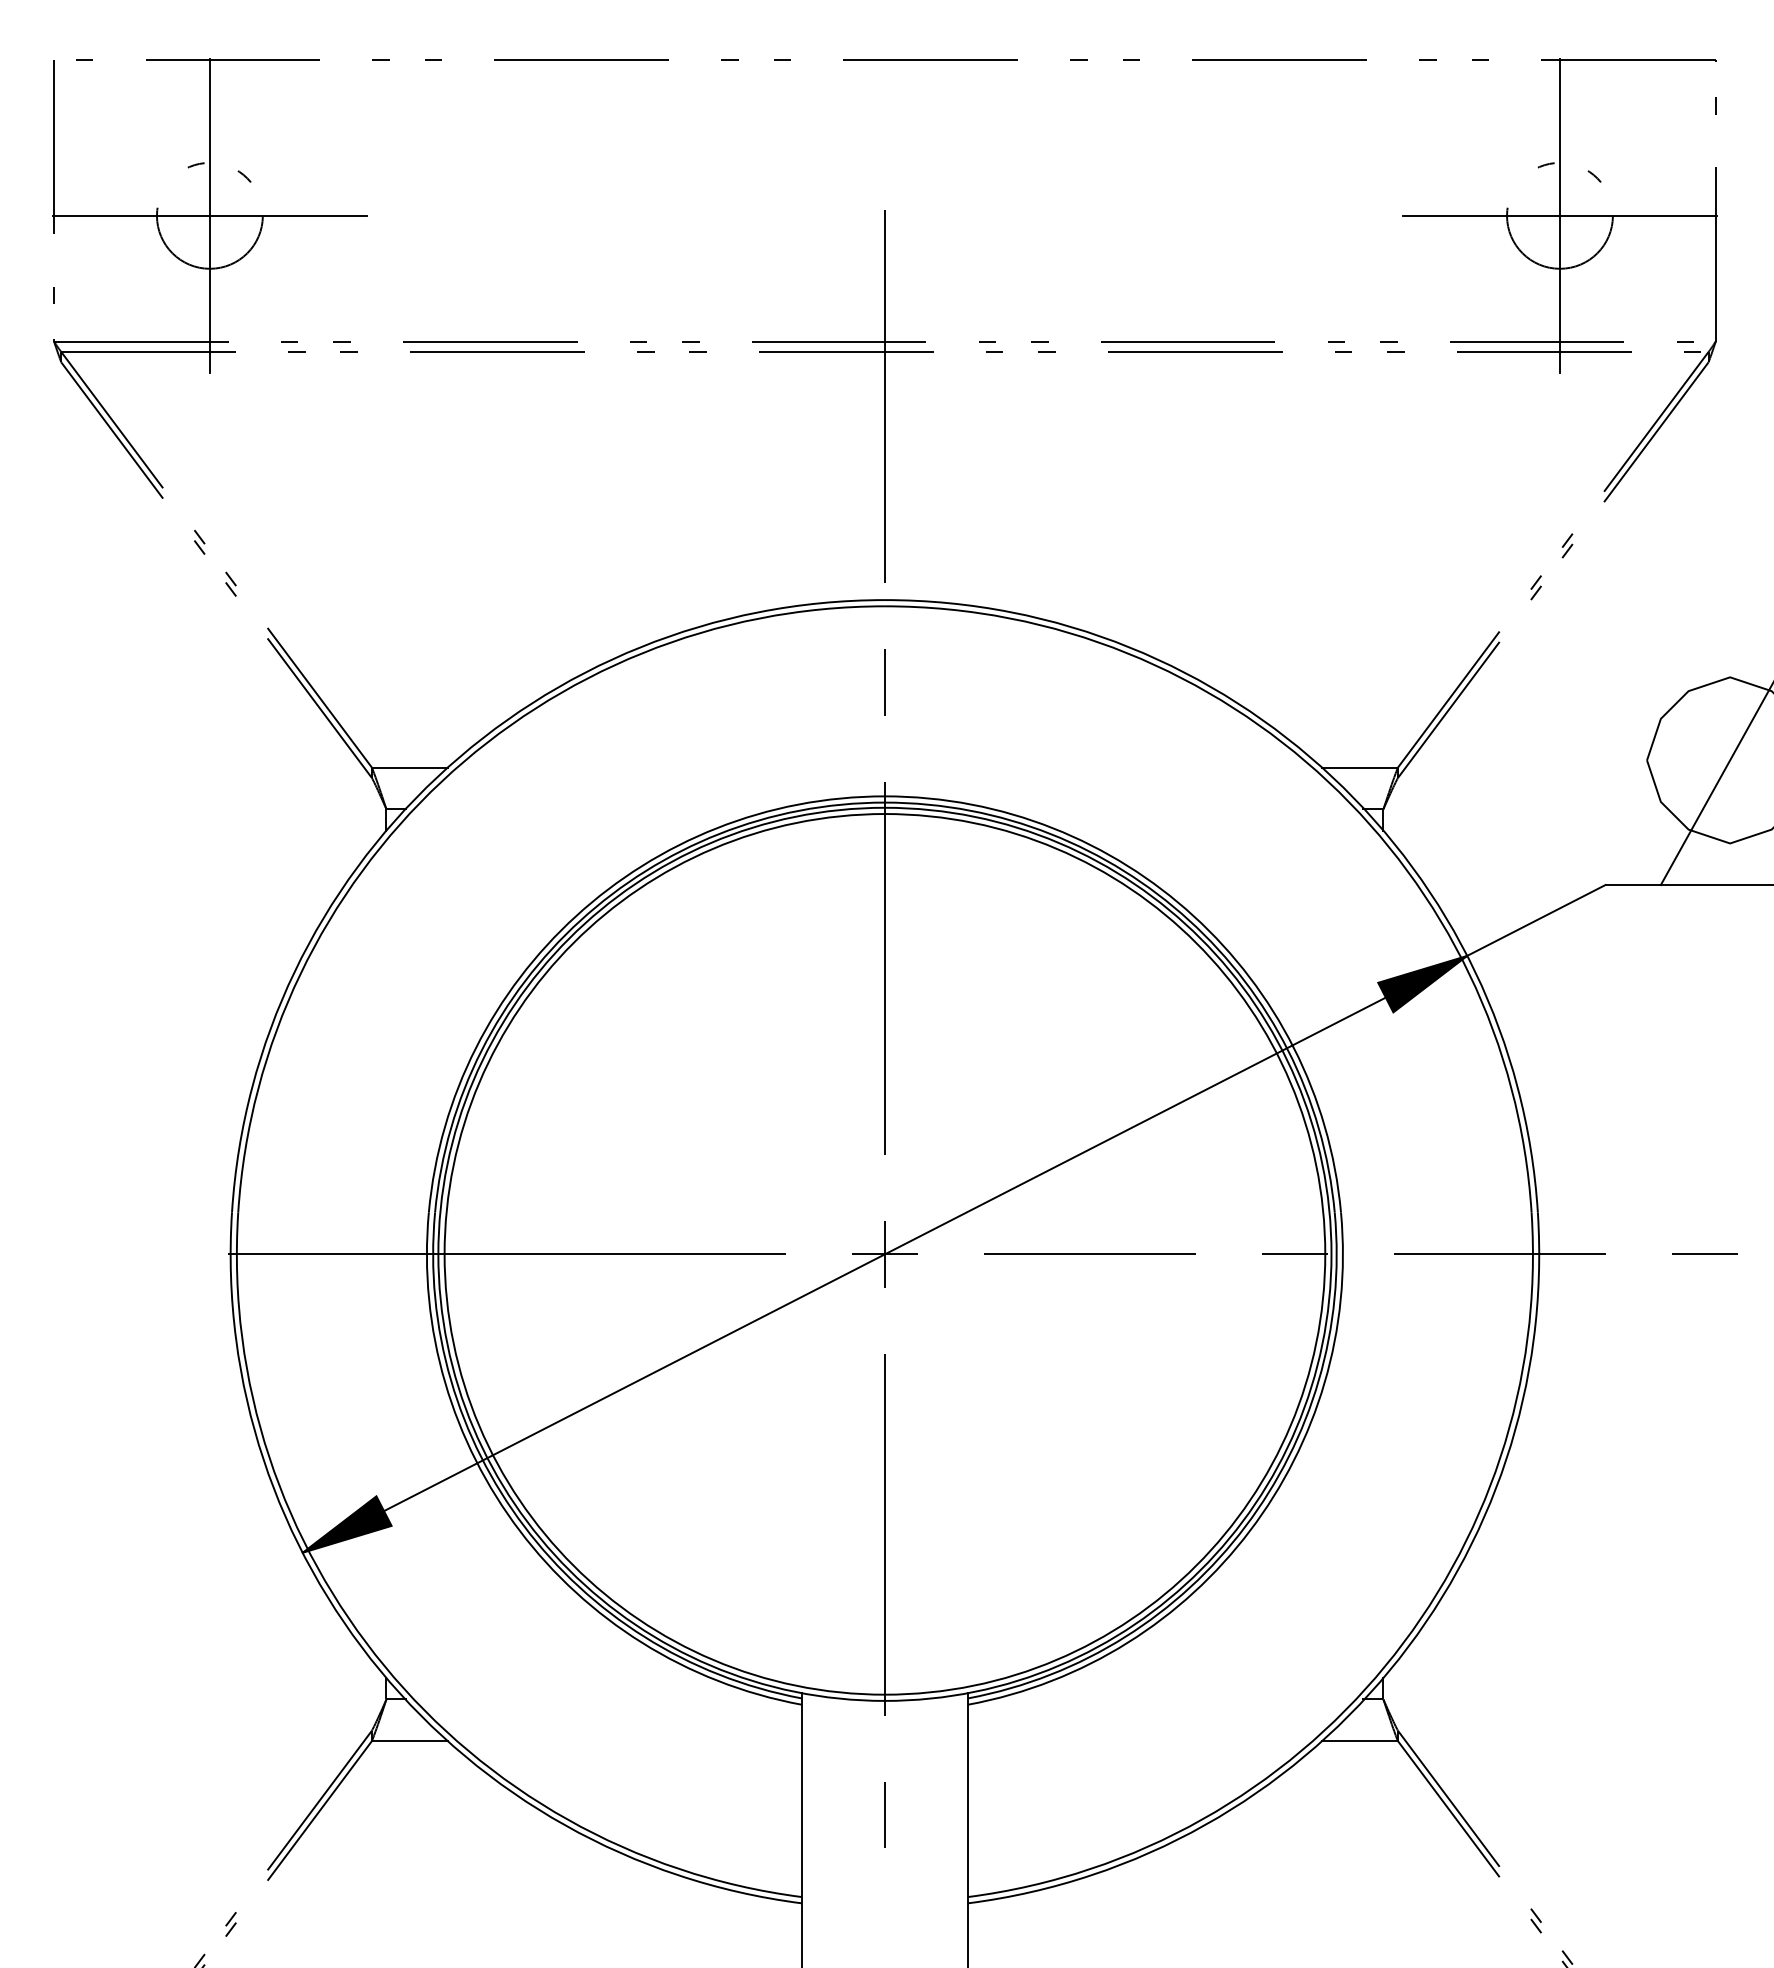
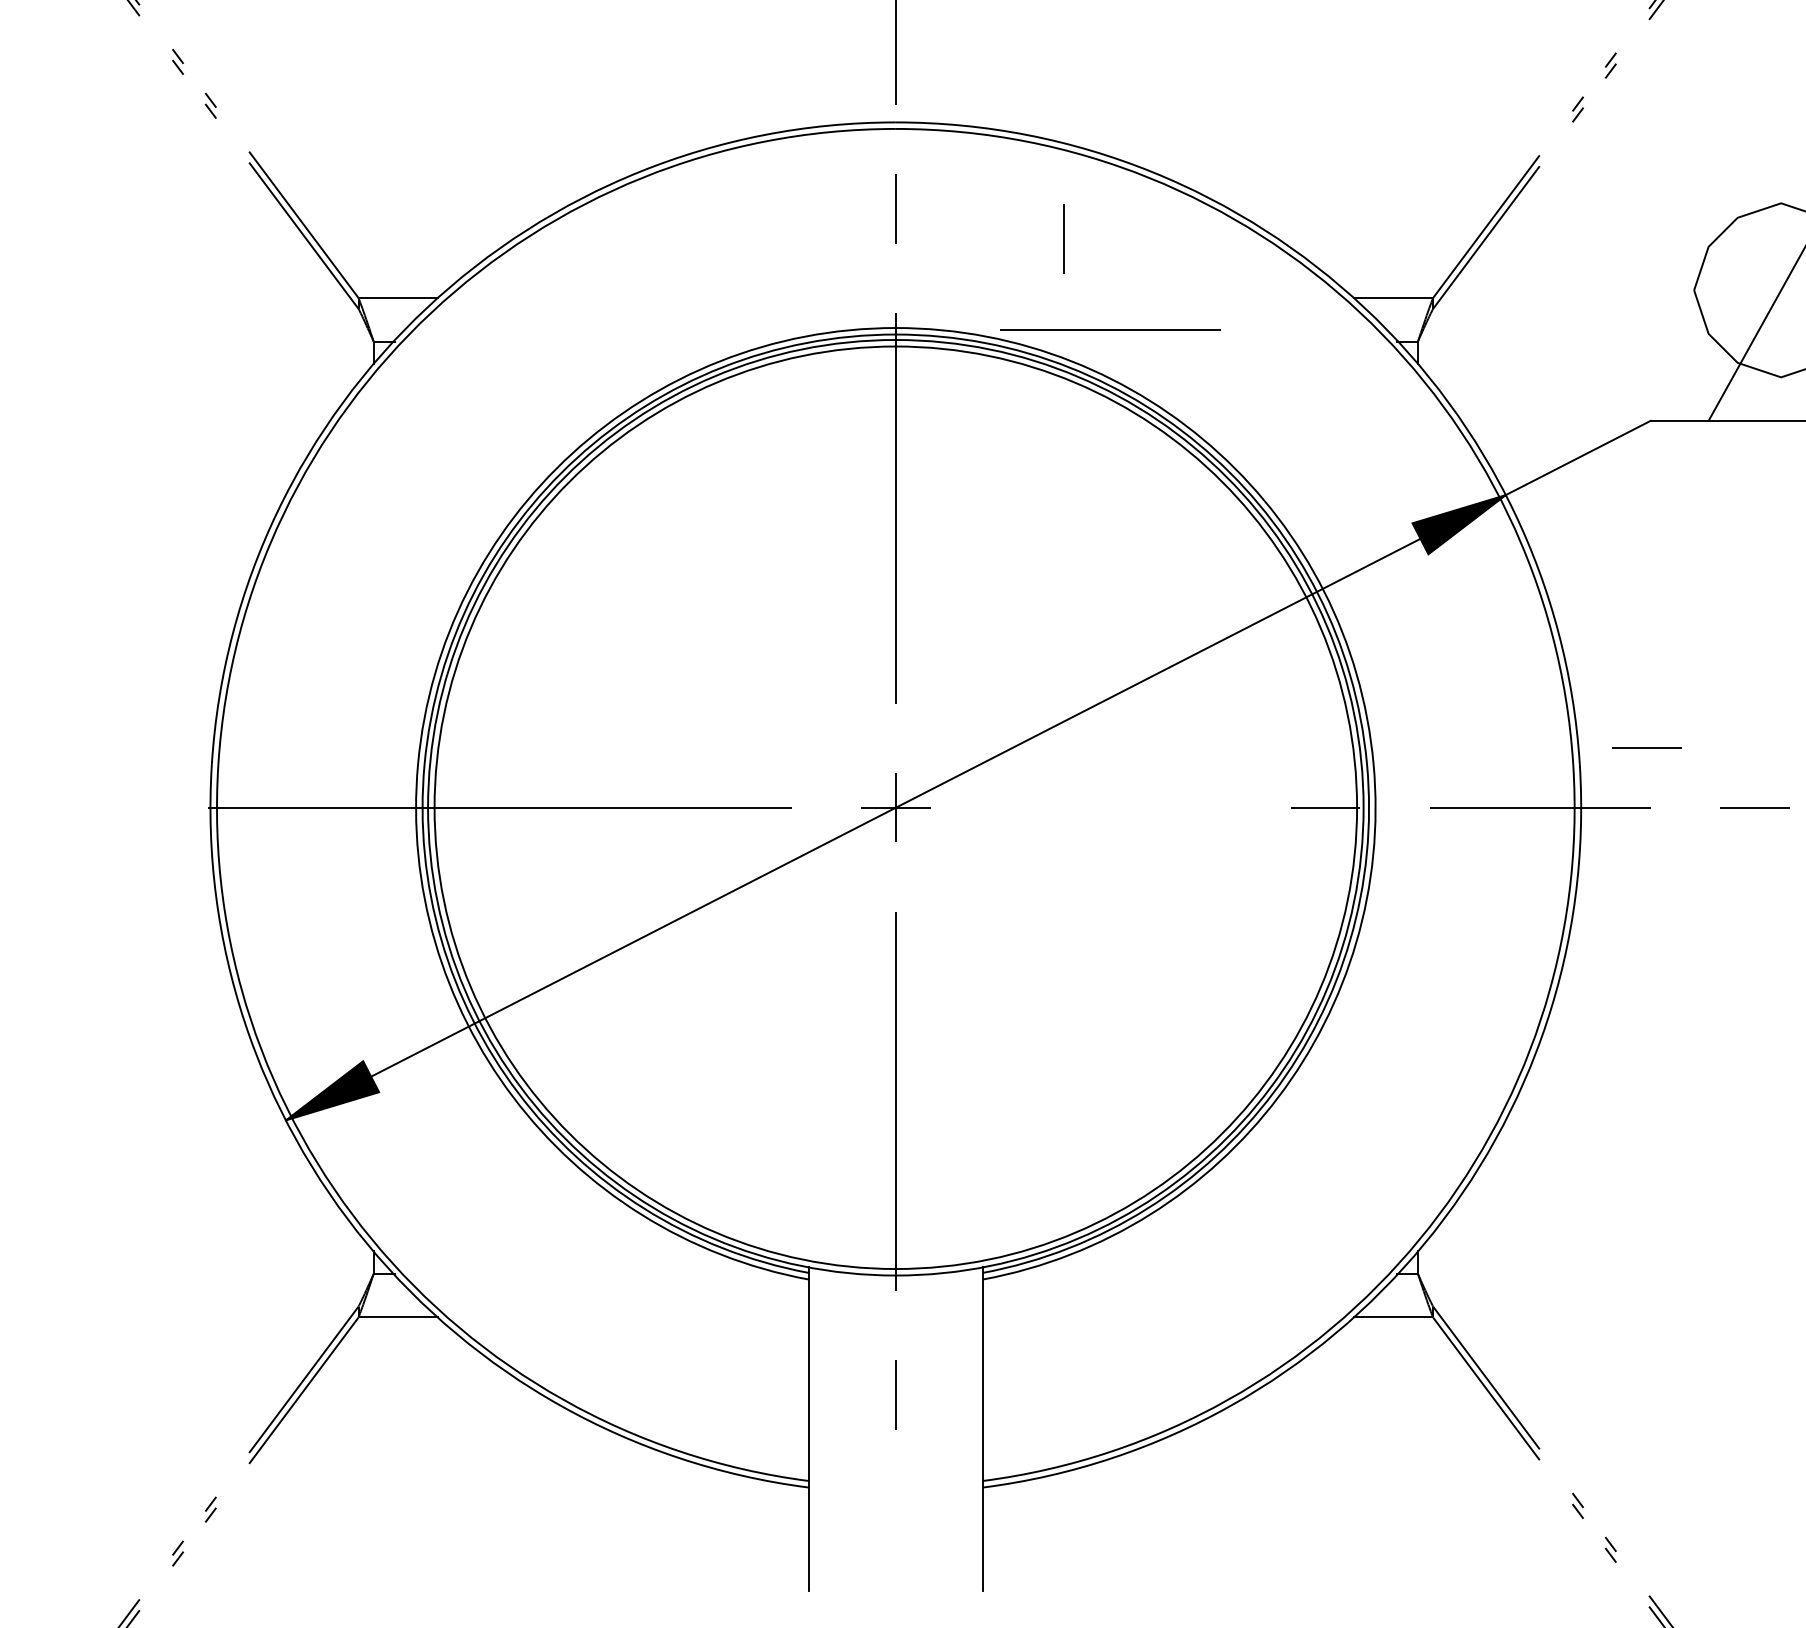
line: (1045, 711) -> (1064, 239), added
line: (1601, 1196) -> (1646, 747), added
line: (1089, 1253) -> (1110, 329), moved

